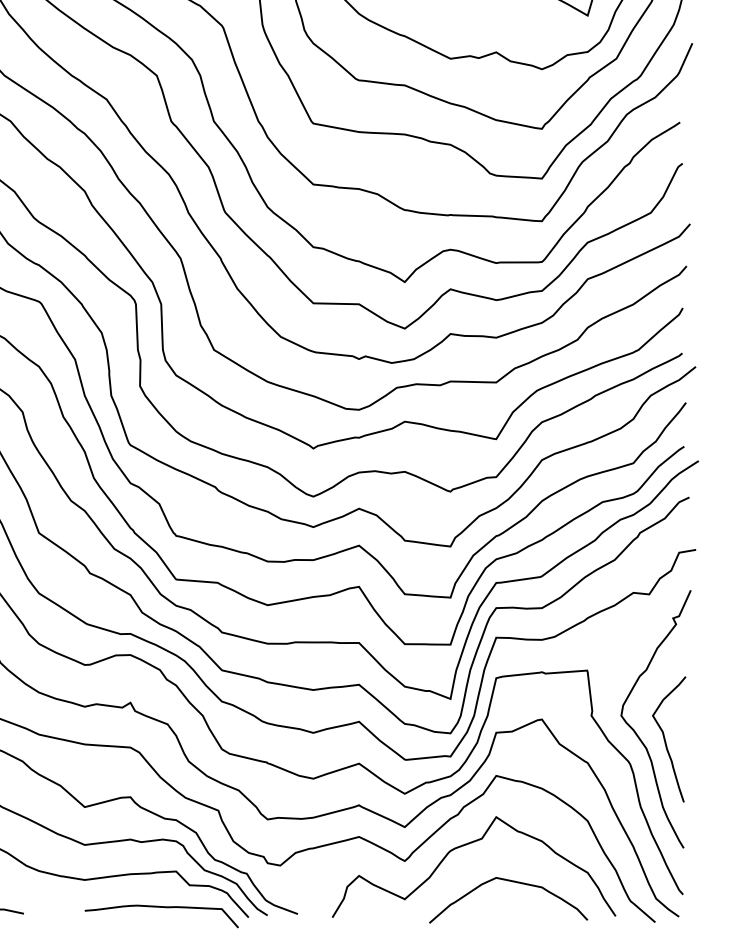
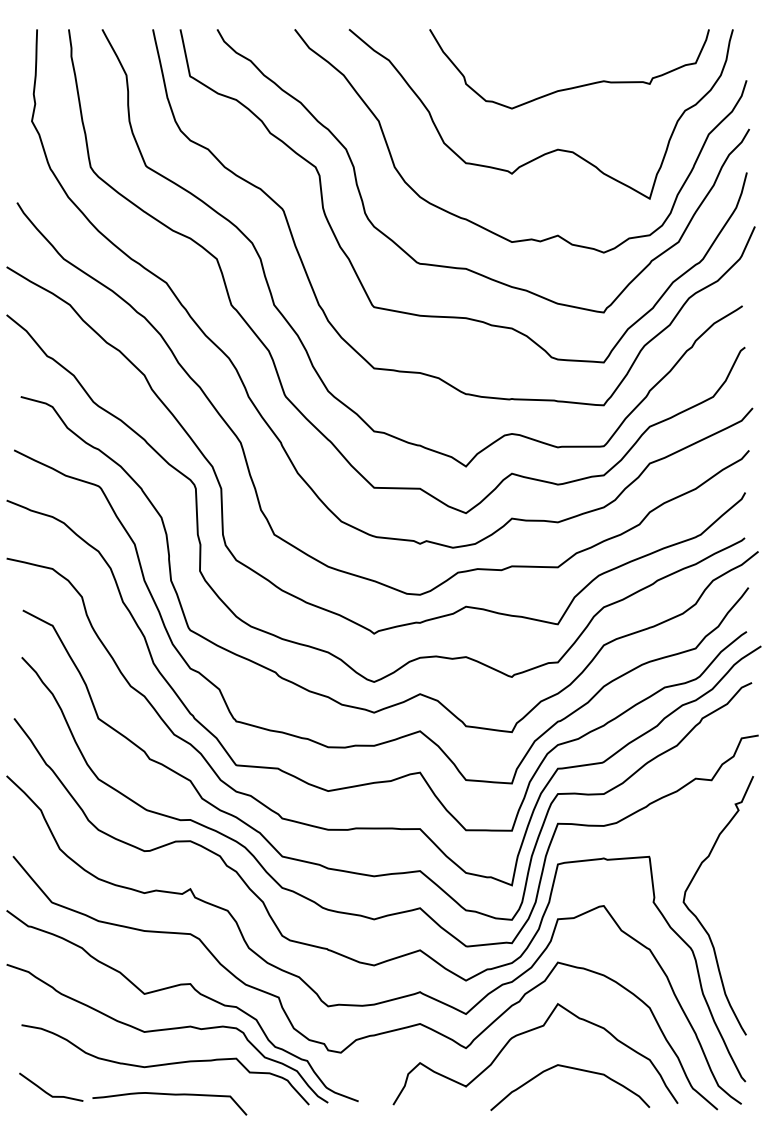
curve: (666, 739) -> (728, 926), removed
curve: (161, 908) -> (169, 1095), moved

